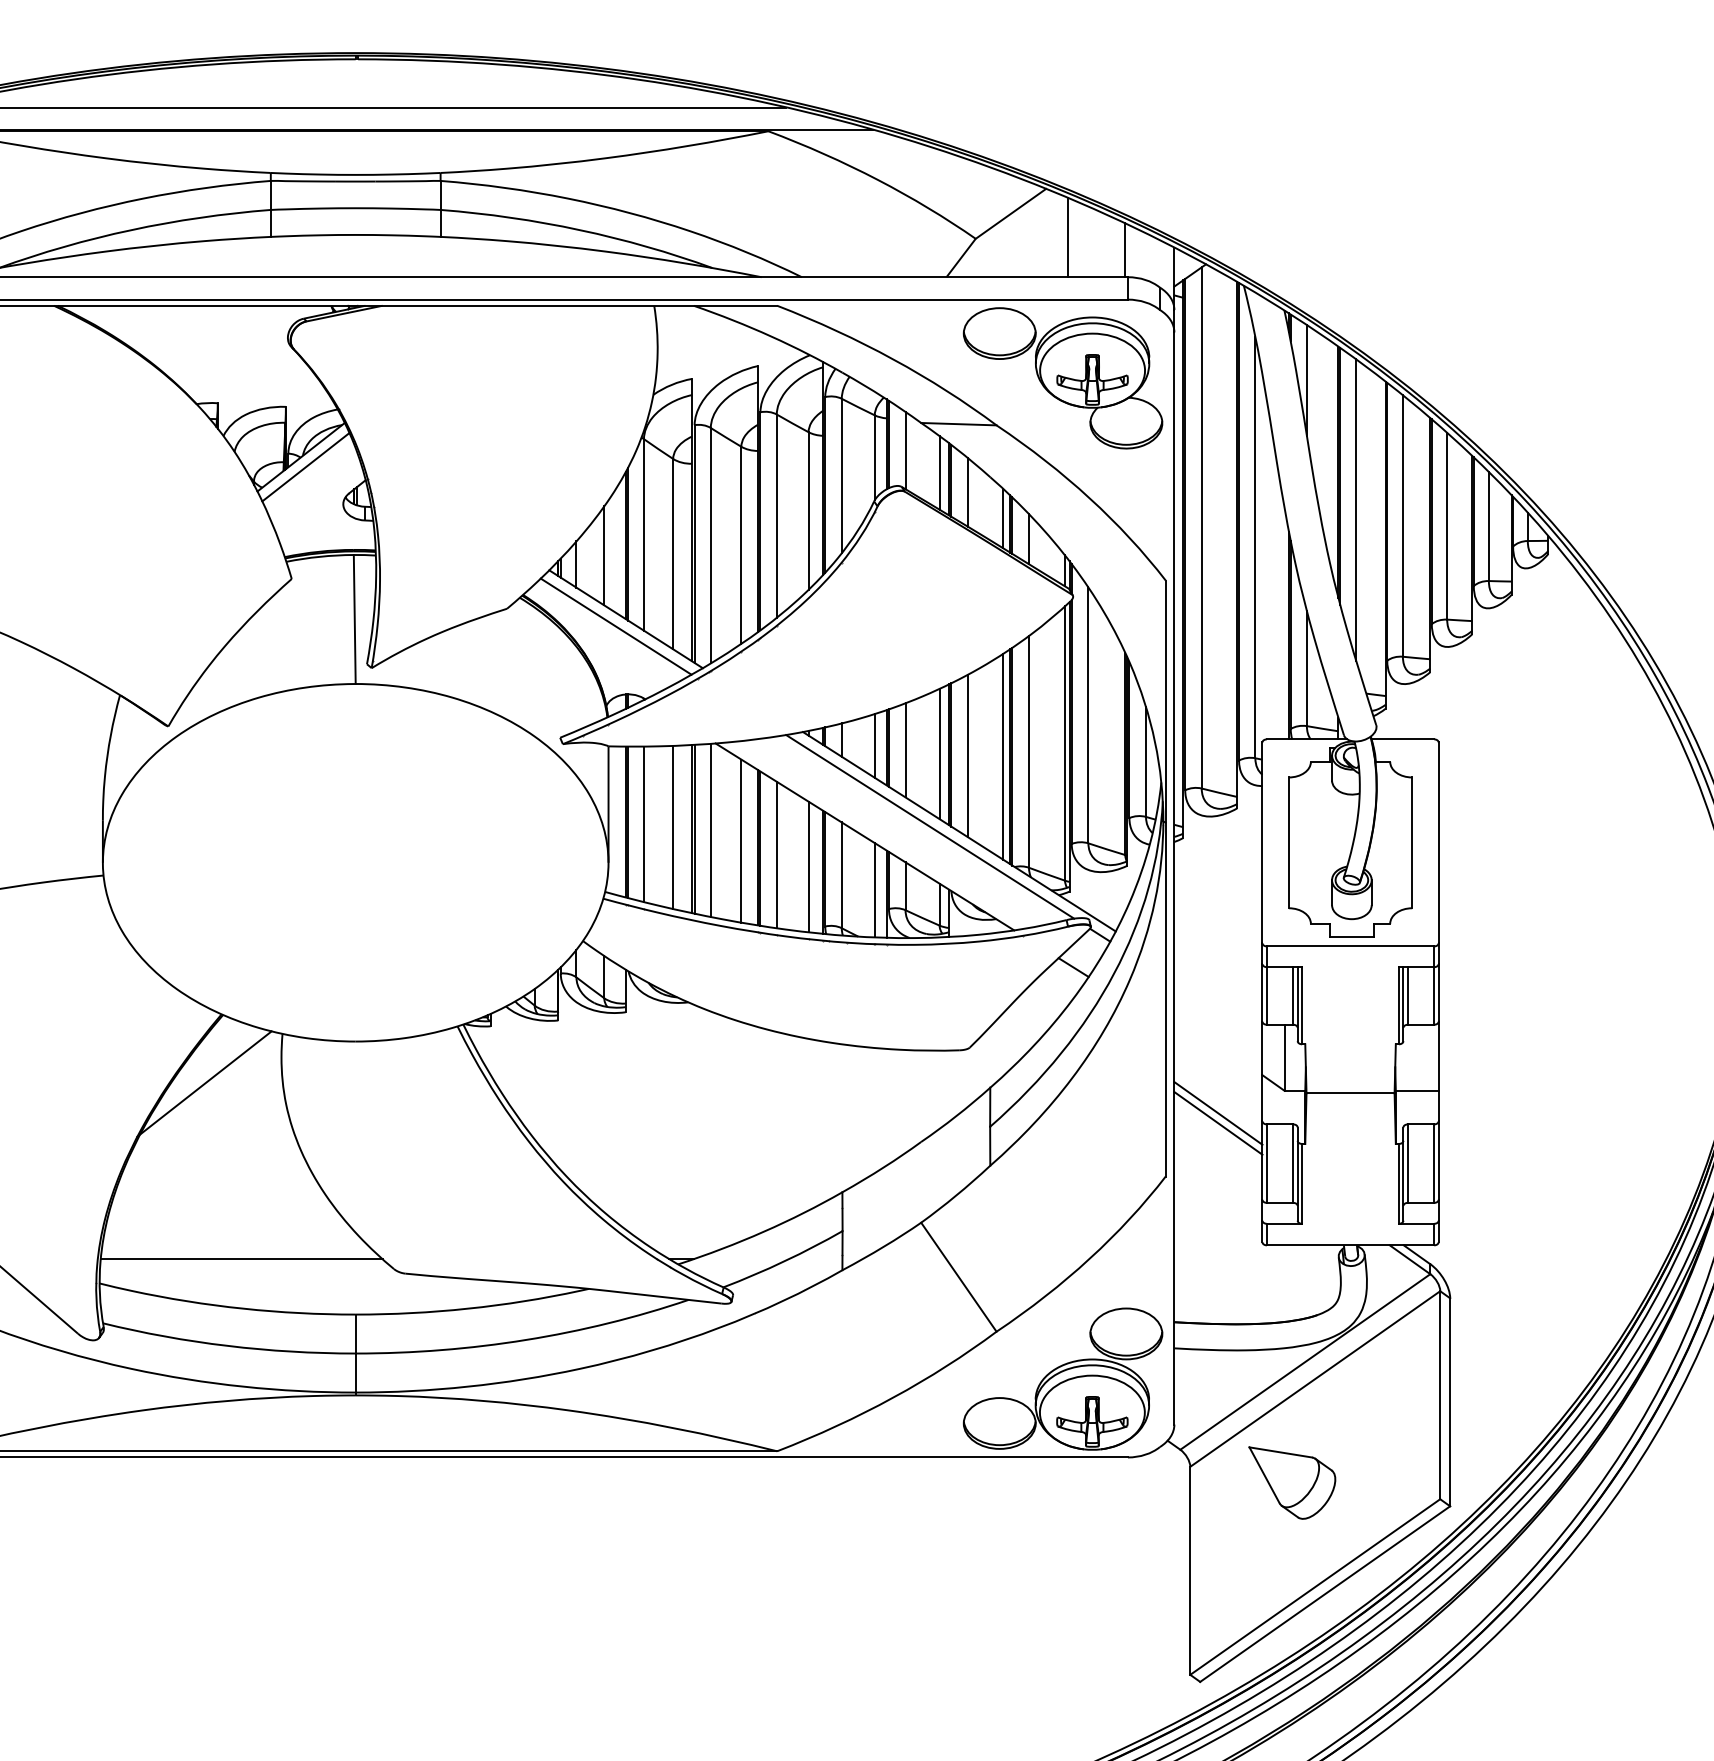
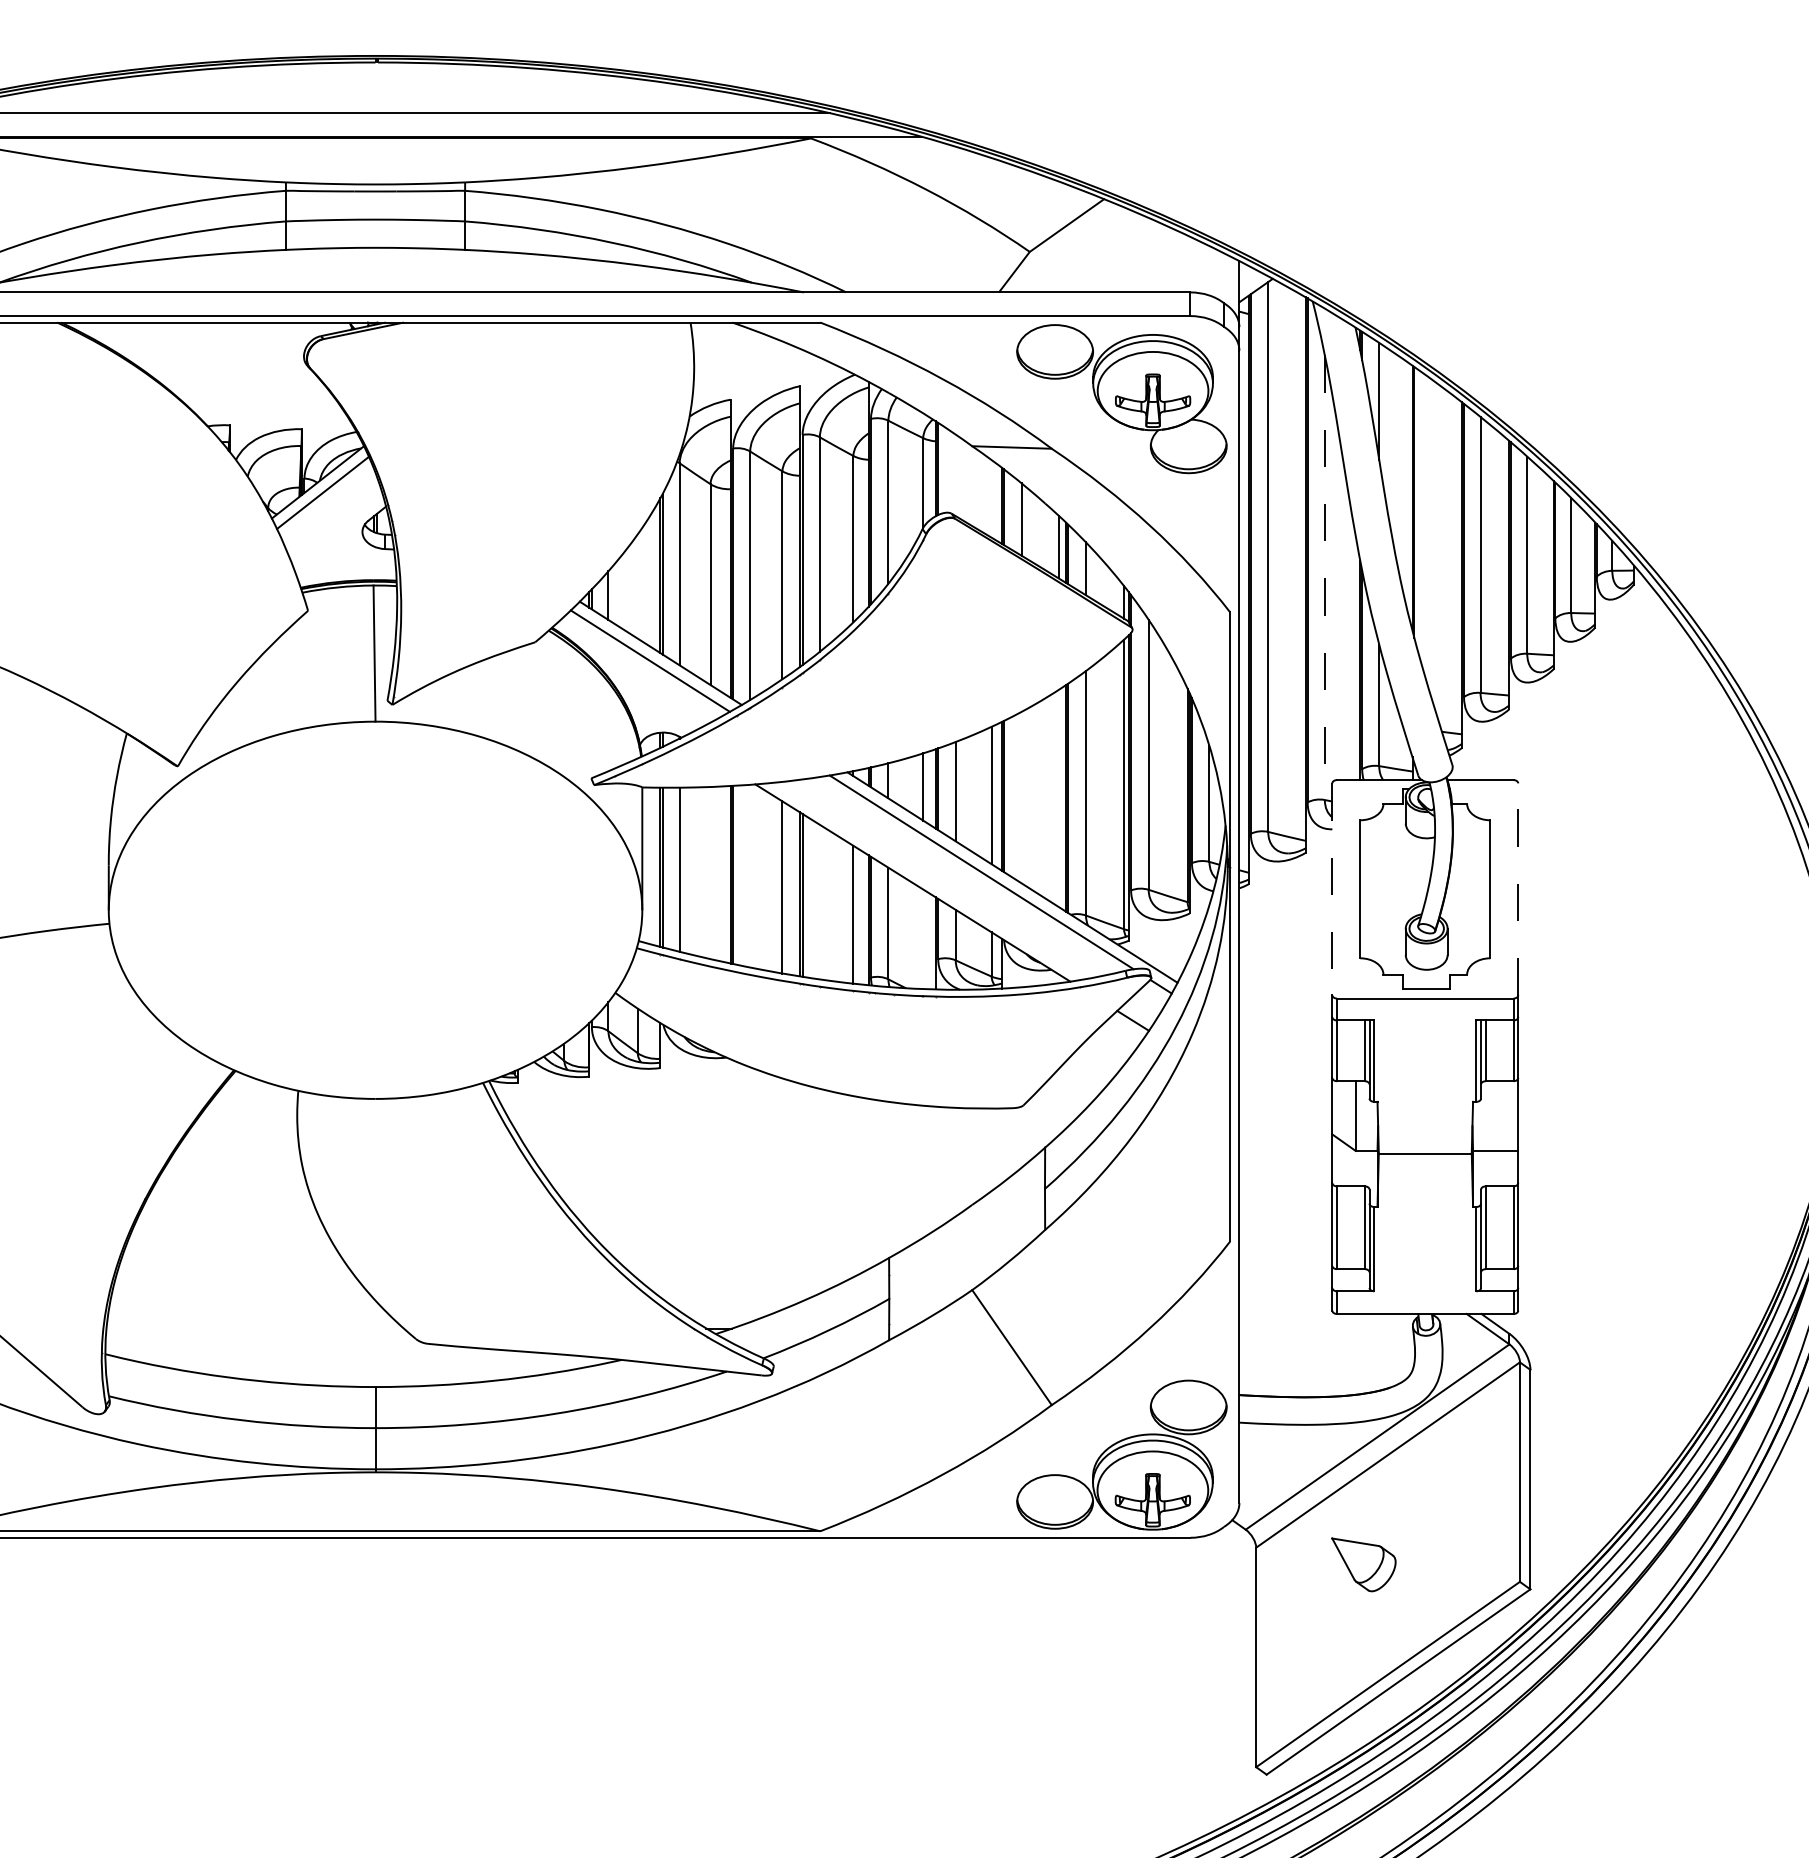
line: (1068, 237) -> (1127, 250), removed
line: (1124, 249) -> (1186, 263), removed
line: (905, 450) -> (955, 475), removed
line: (939, 472) -> (991, 498), removed
line: (1356, 509) -> (1431, 537), removed
line: (1255, 548) -> (1324, 578), solid -> dashed
line: (603, 555) -> (637, 586), removed
line: (967, 755) -> (1021, 797), removed
line: (1002, 755) -> (1058, 797), removed
line: (673, 827) -> (710, 873), removed
line: (711, 829) -> (750, 875), removed
line: (1262, 843) -> (1332, 889), solid -> dashed
line: (1438, 843) -> (1518, 889), solid -> dashed
line: (776, 854) -> (819, 901), removed
line: (875, 890) -> (923, 939), removed
line: (205, 1082) -> (217, 1142), removed
line: (1218, 1113) -> (1285, 1174), removed
line: (1218, 1123) -> (1285, 1185), removed
line: (240, 1259) -> (254, 1328), removed
part: (1291, 1482) -> (1363, 1564), size x0.7

